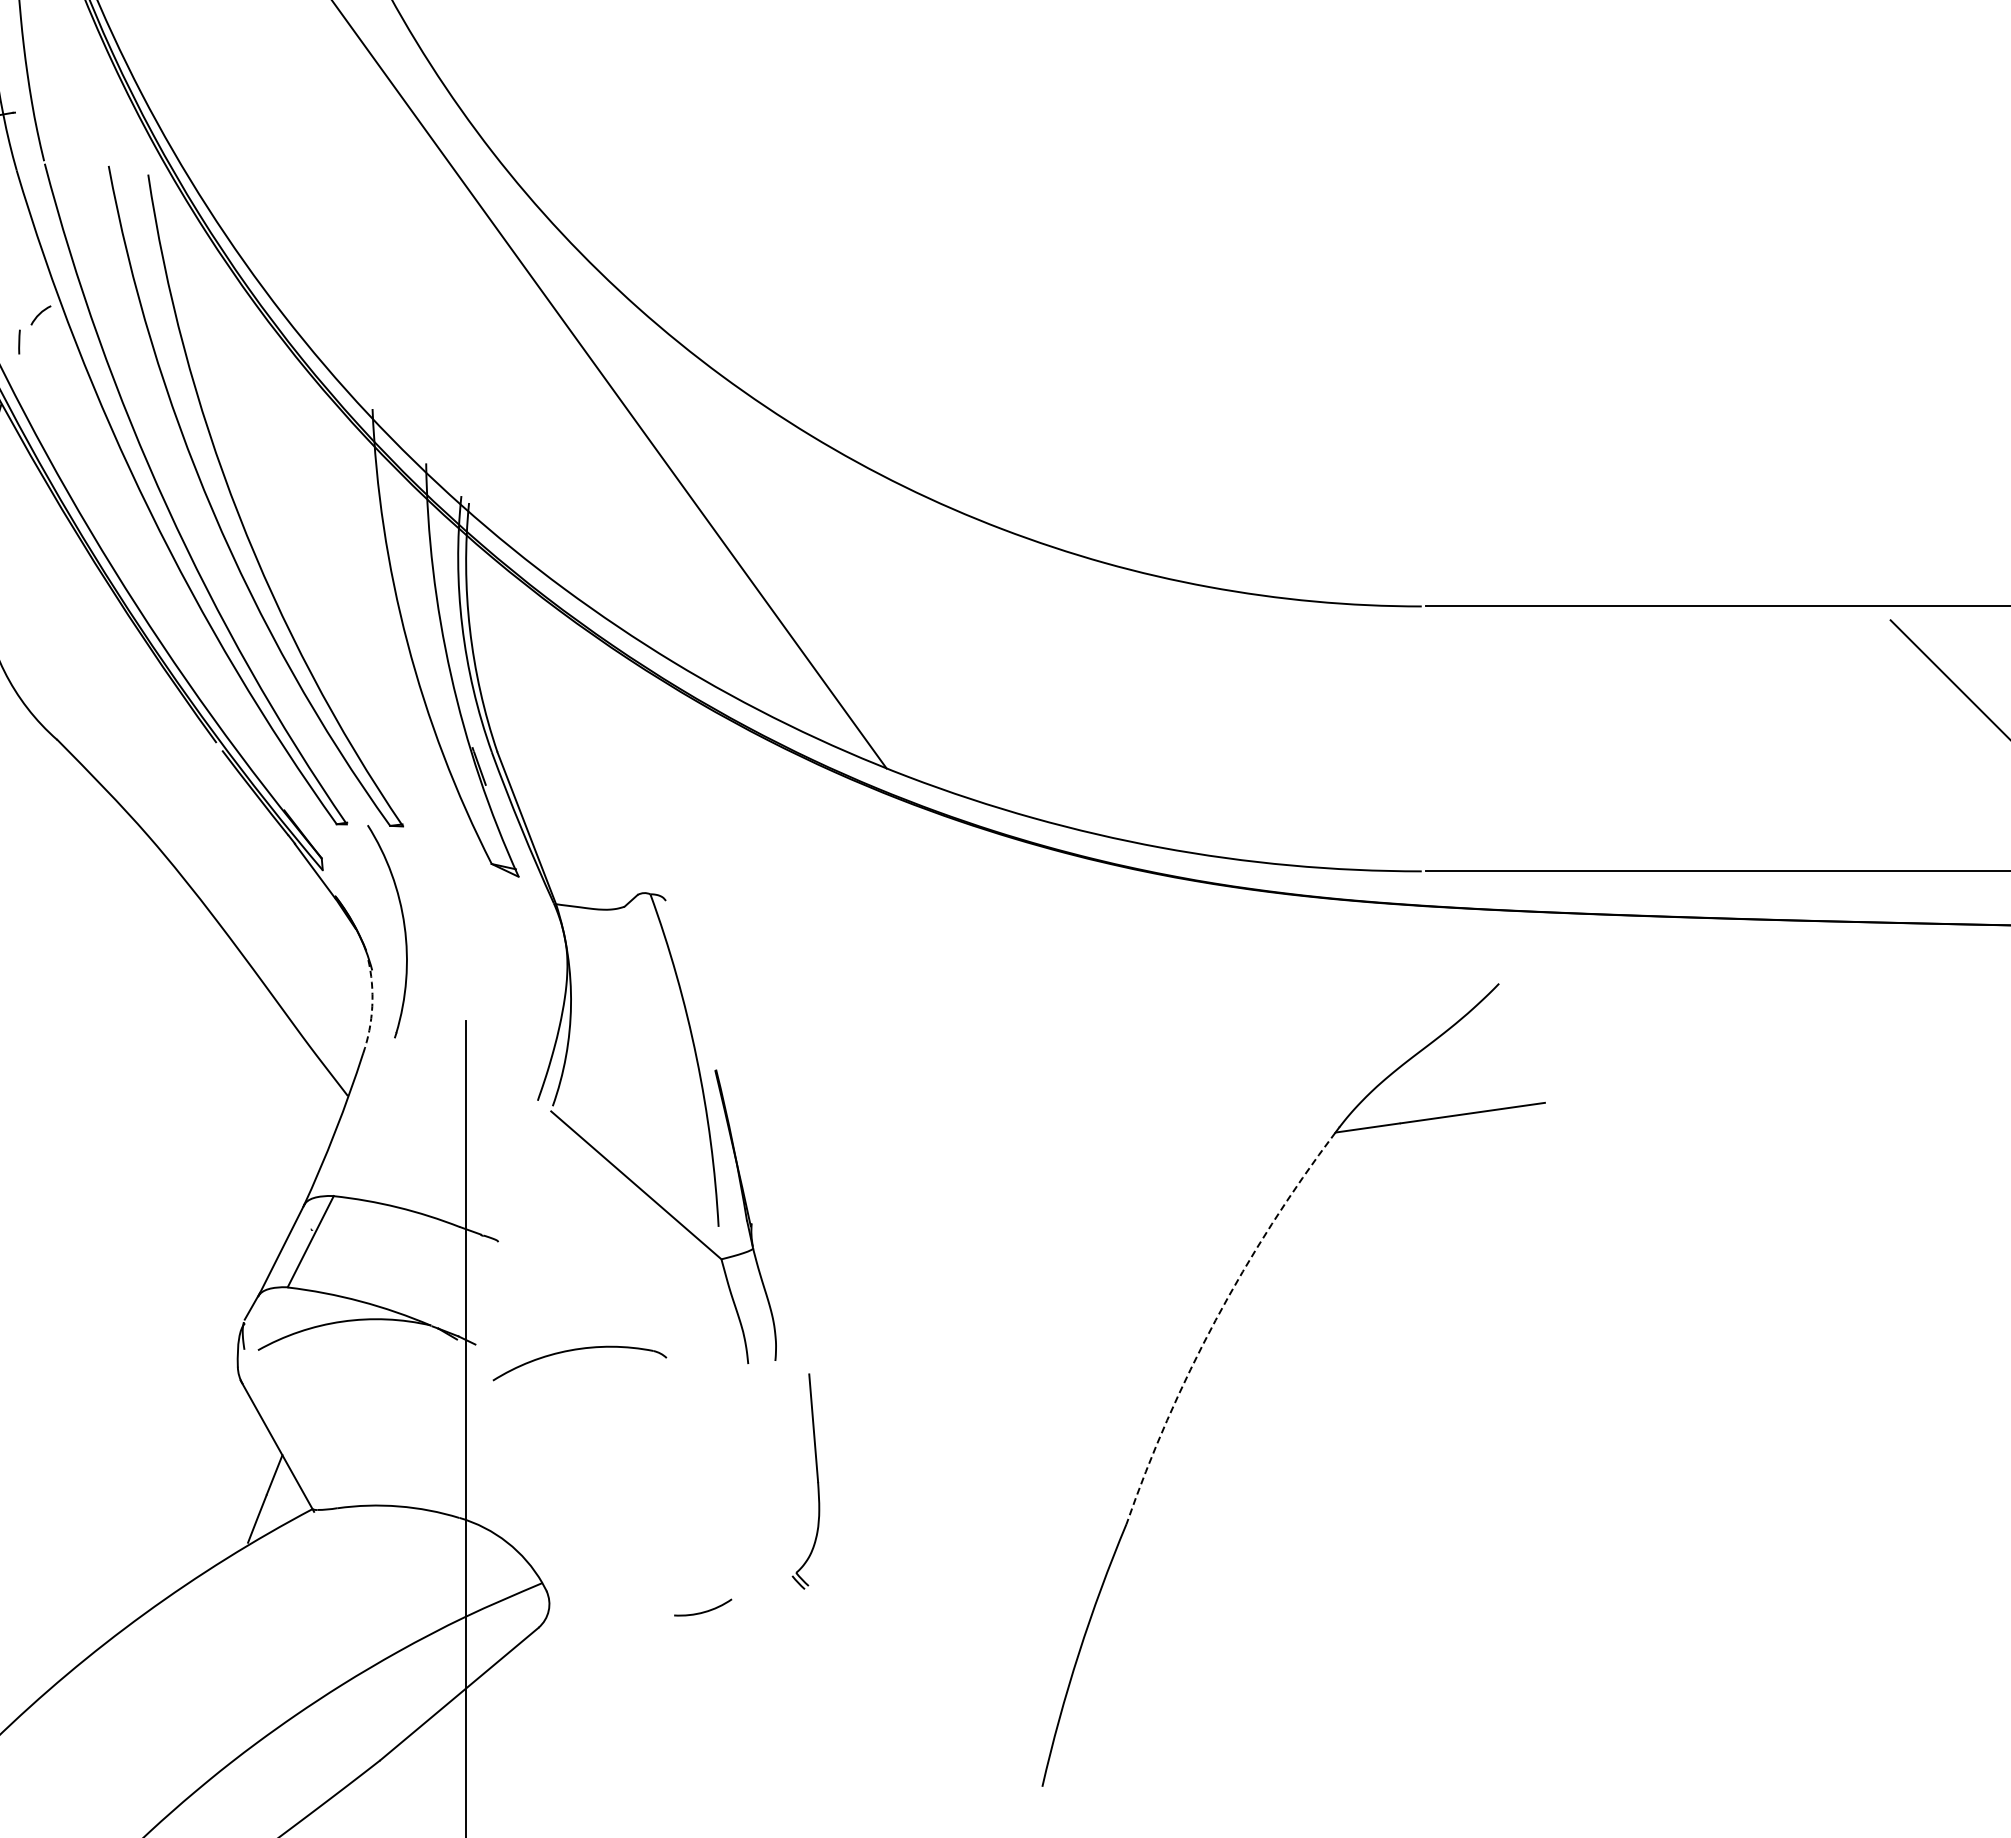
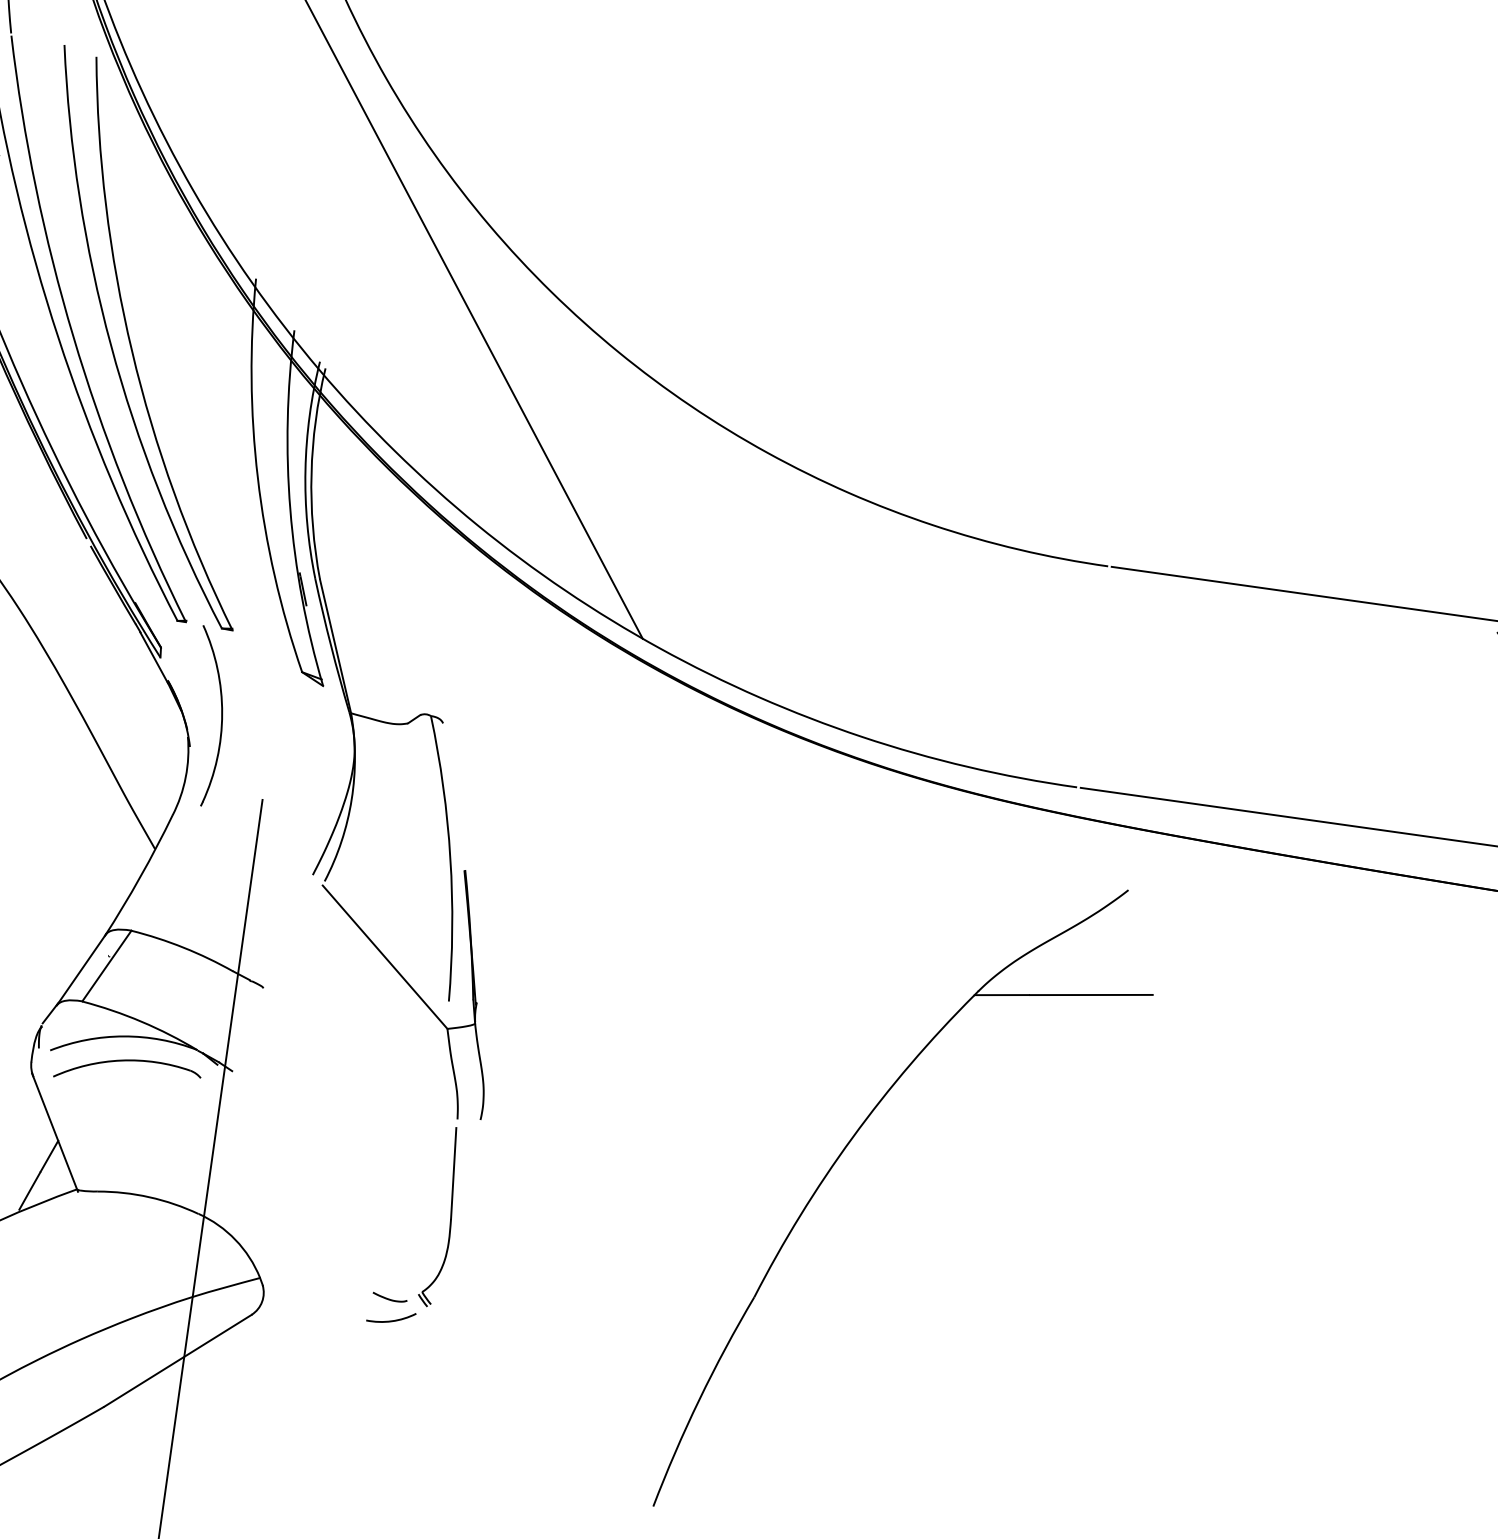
arc: (372, 1006) -> (185, 777), dashed -> solid
arc: (1215, 1320) -> (852, 1137), dashed -> solid
part: (577, 1350) -> (127, 1061), moved
part: (816, 1478) -> (450, 1215), moved
curve: (698, 1586) -> (389, 1299), added

